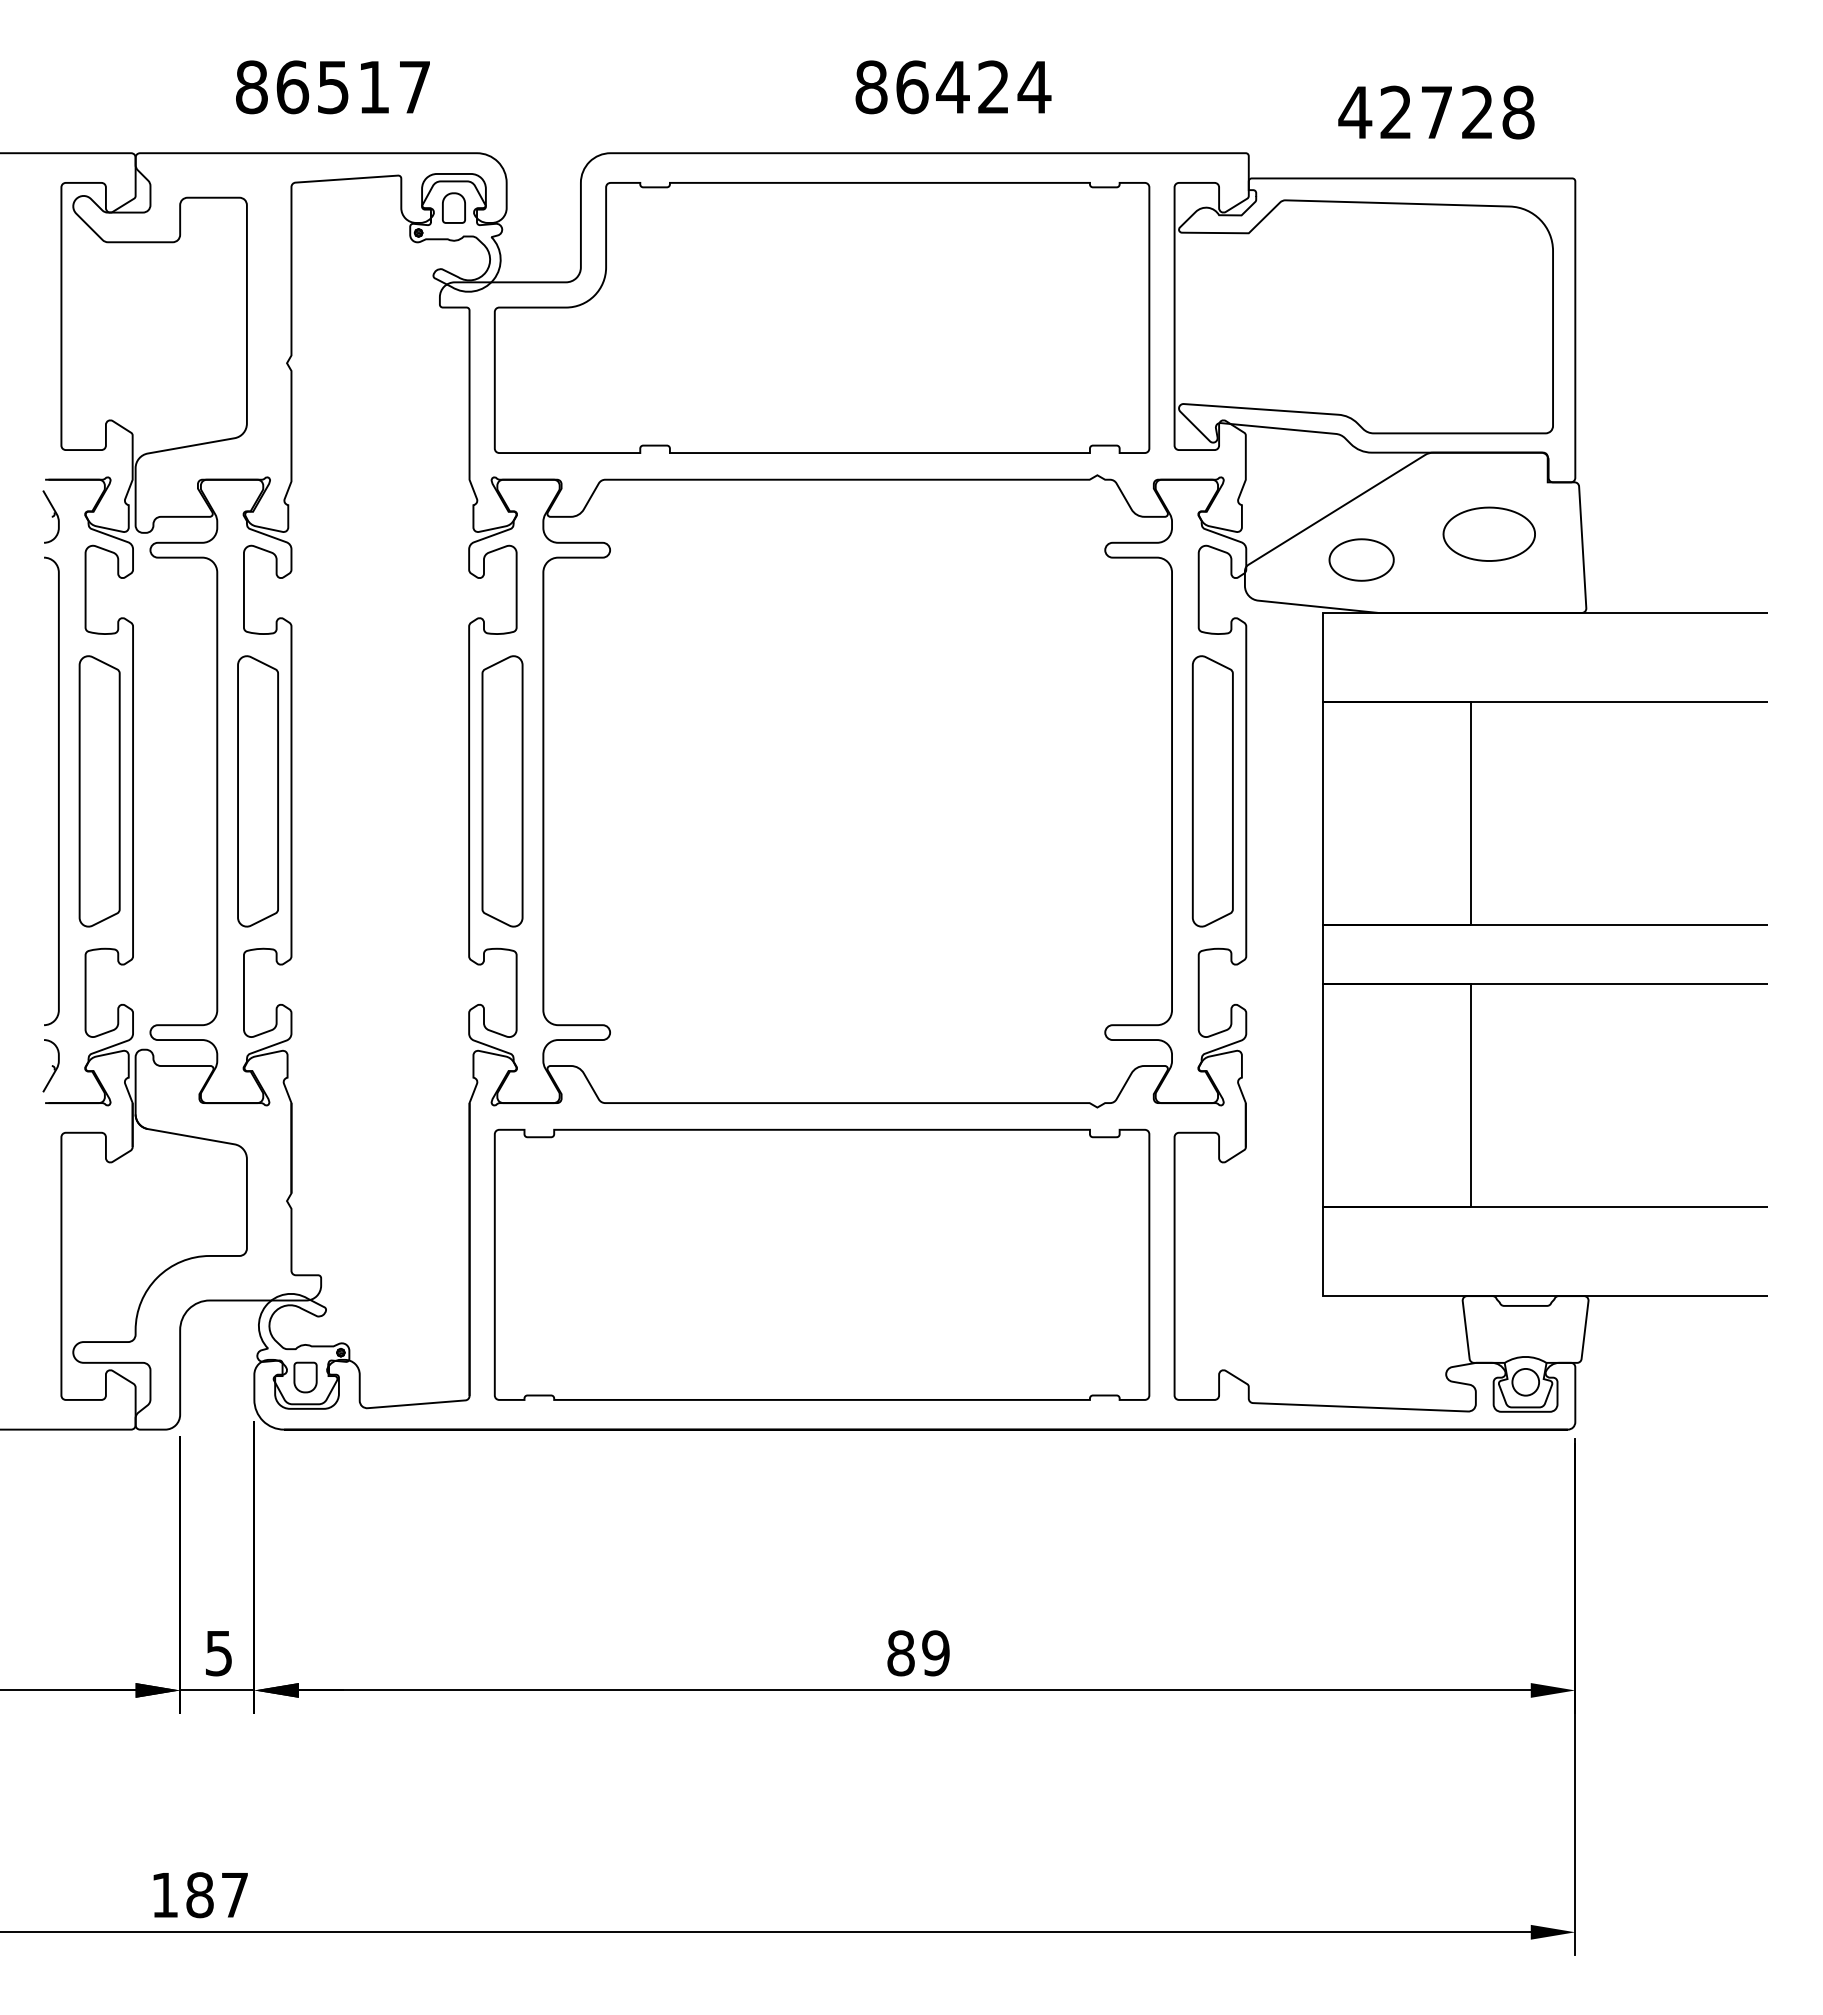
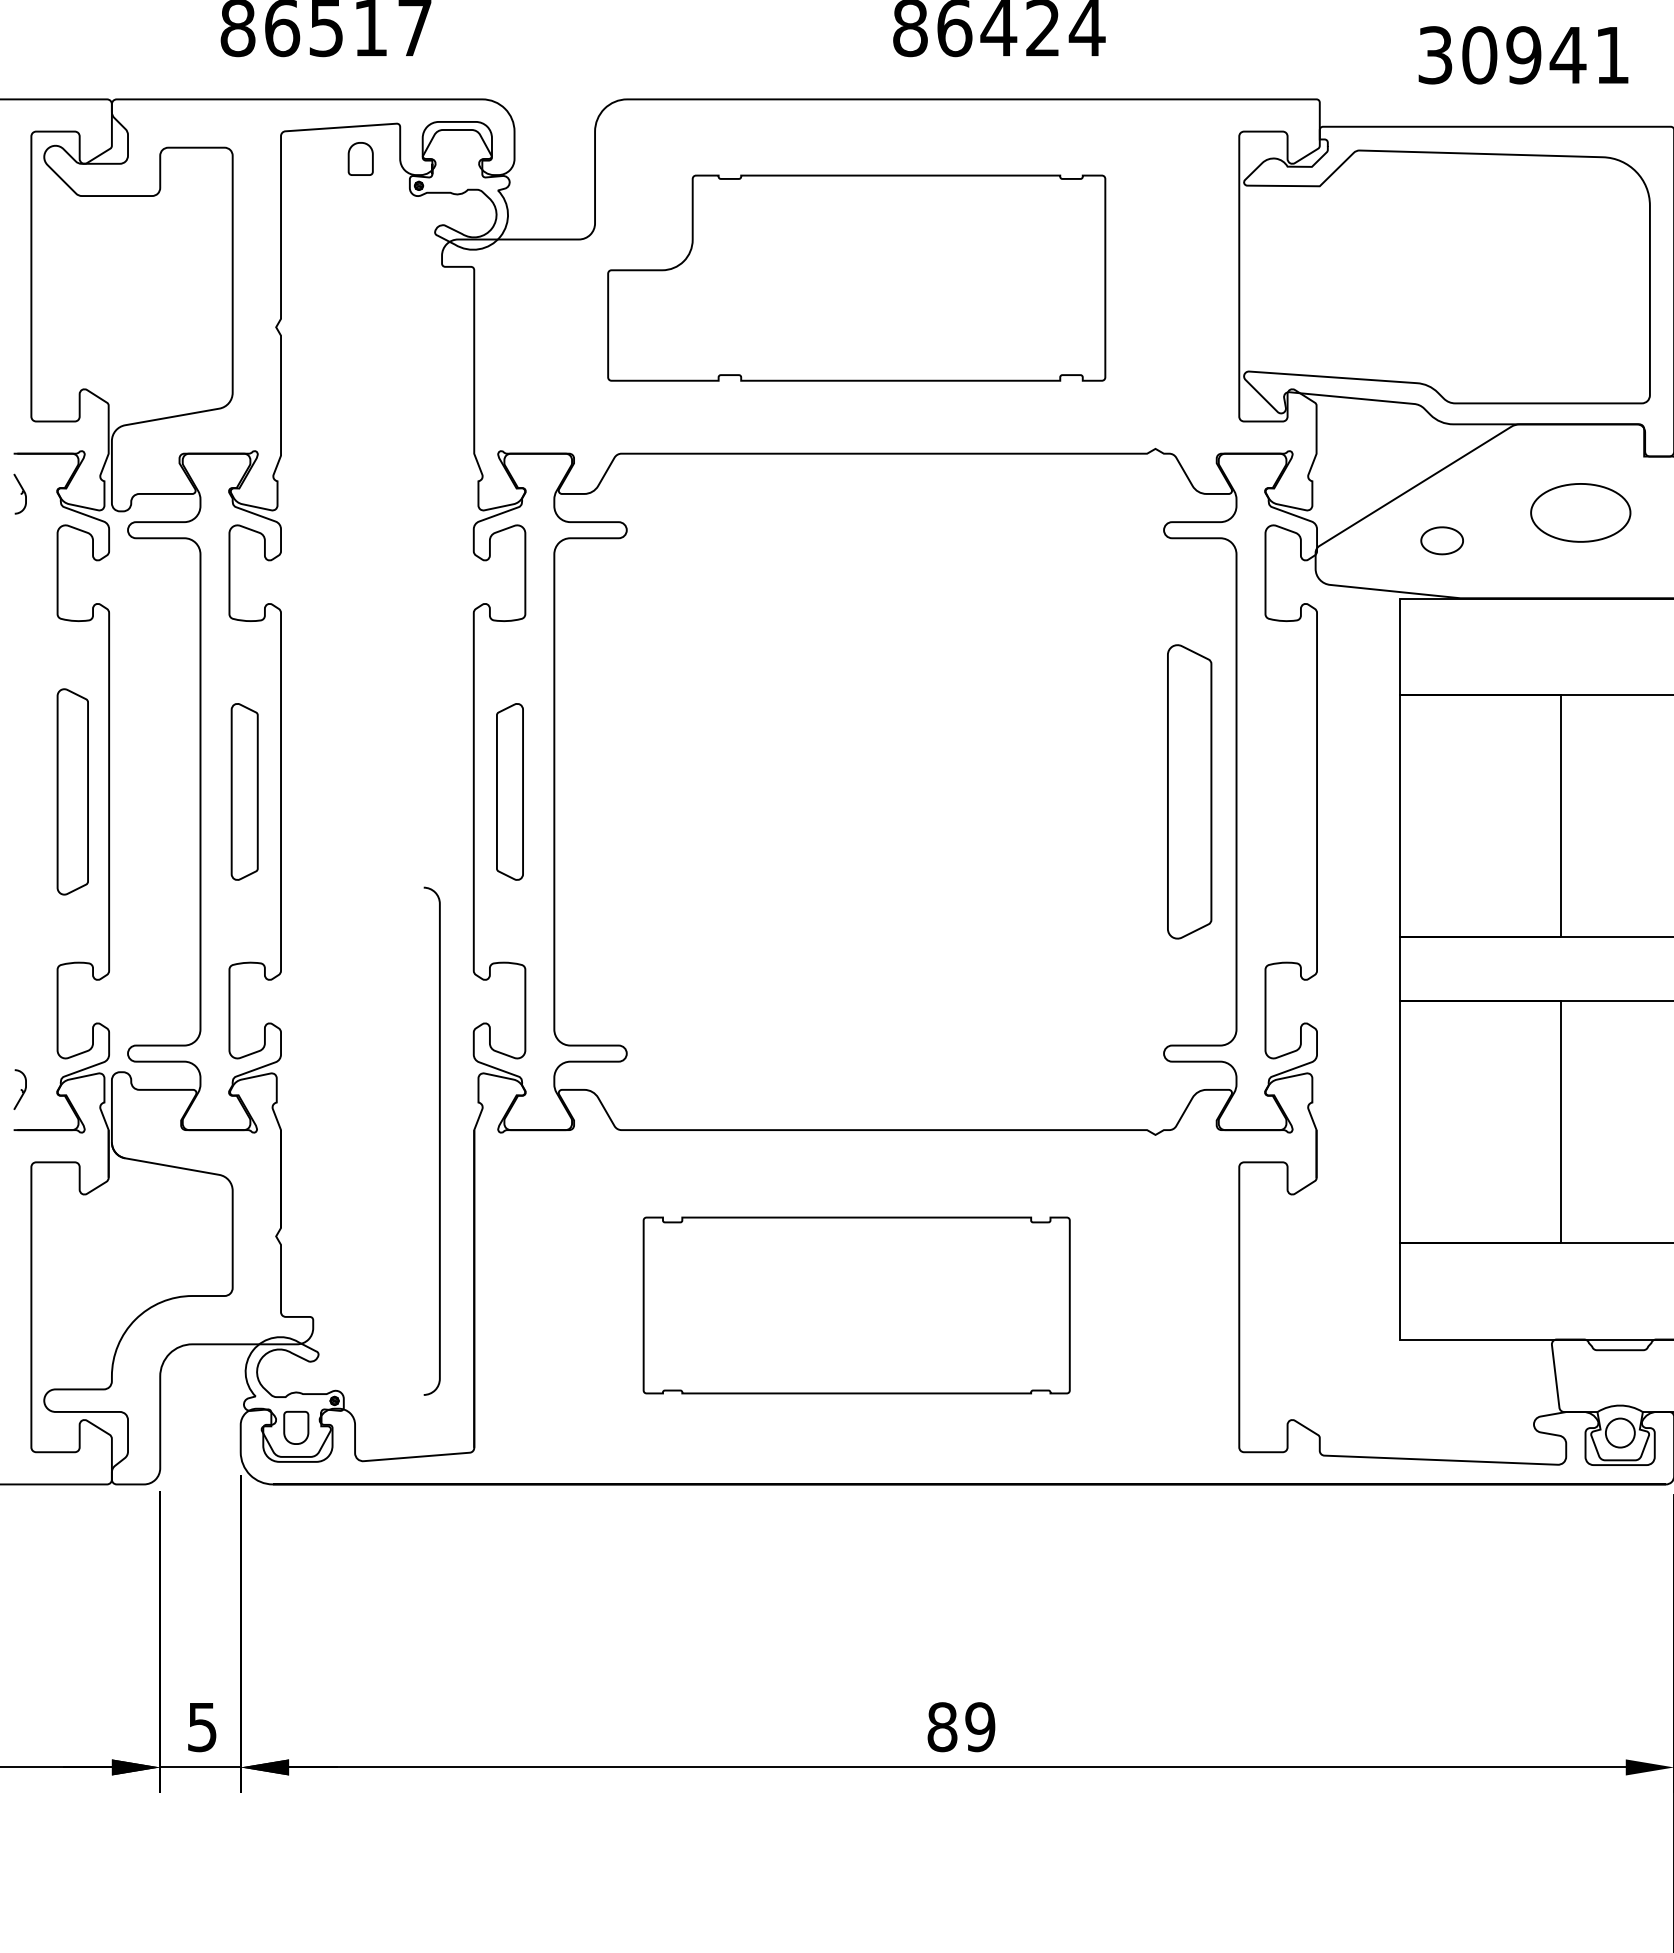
text: (1436, 112) -> (1523, 55), 42728 -> 30941
part: (453, 207) -> (360, 158), moved
part: (821, 317) -> (856, 277), size x0.7
part: (50, 516) -> (19, 493), size x0.7
part: (1361, 559) -> (1442, 540), size x0.6
curve: (58, 791) -> (439, 1141), moved
part: (99, 791) -> (72, 792), size x0.7
part: (257, 791) -> (244, 792), size x0.6
part: (502, 791) -> (509, 792), size x0.6
part: (1212, 791) -> (1189, 792), moved
part: (50, 1065) -> (19, 1089), size x0.7
part: (821, 1264) -> (856, 1305), size x0.6

